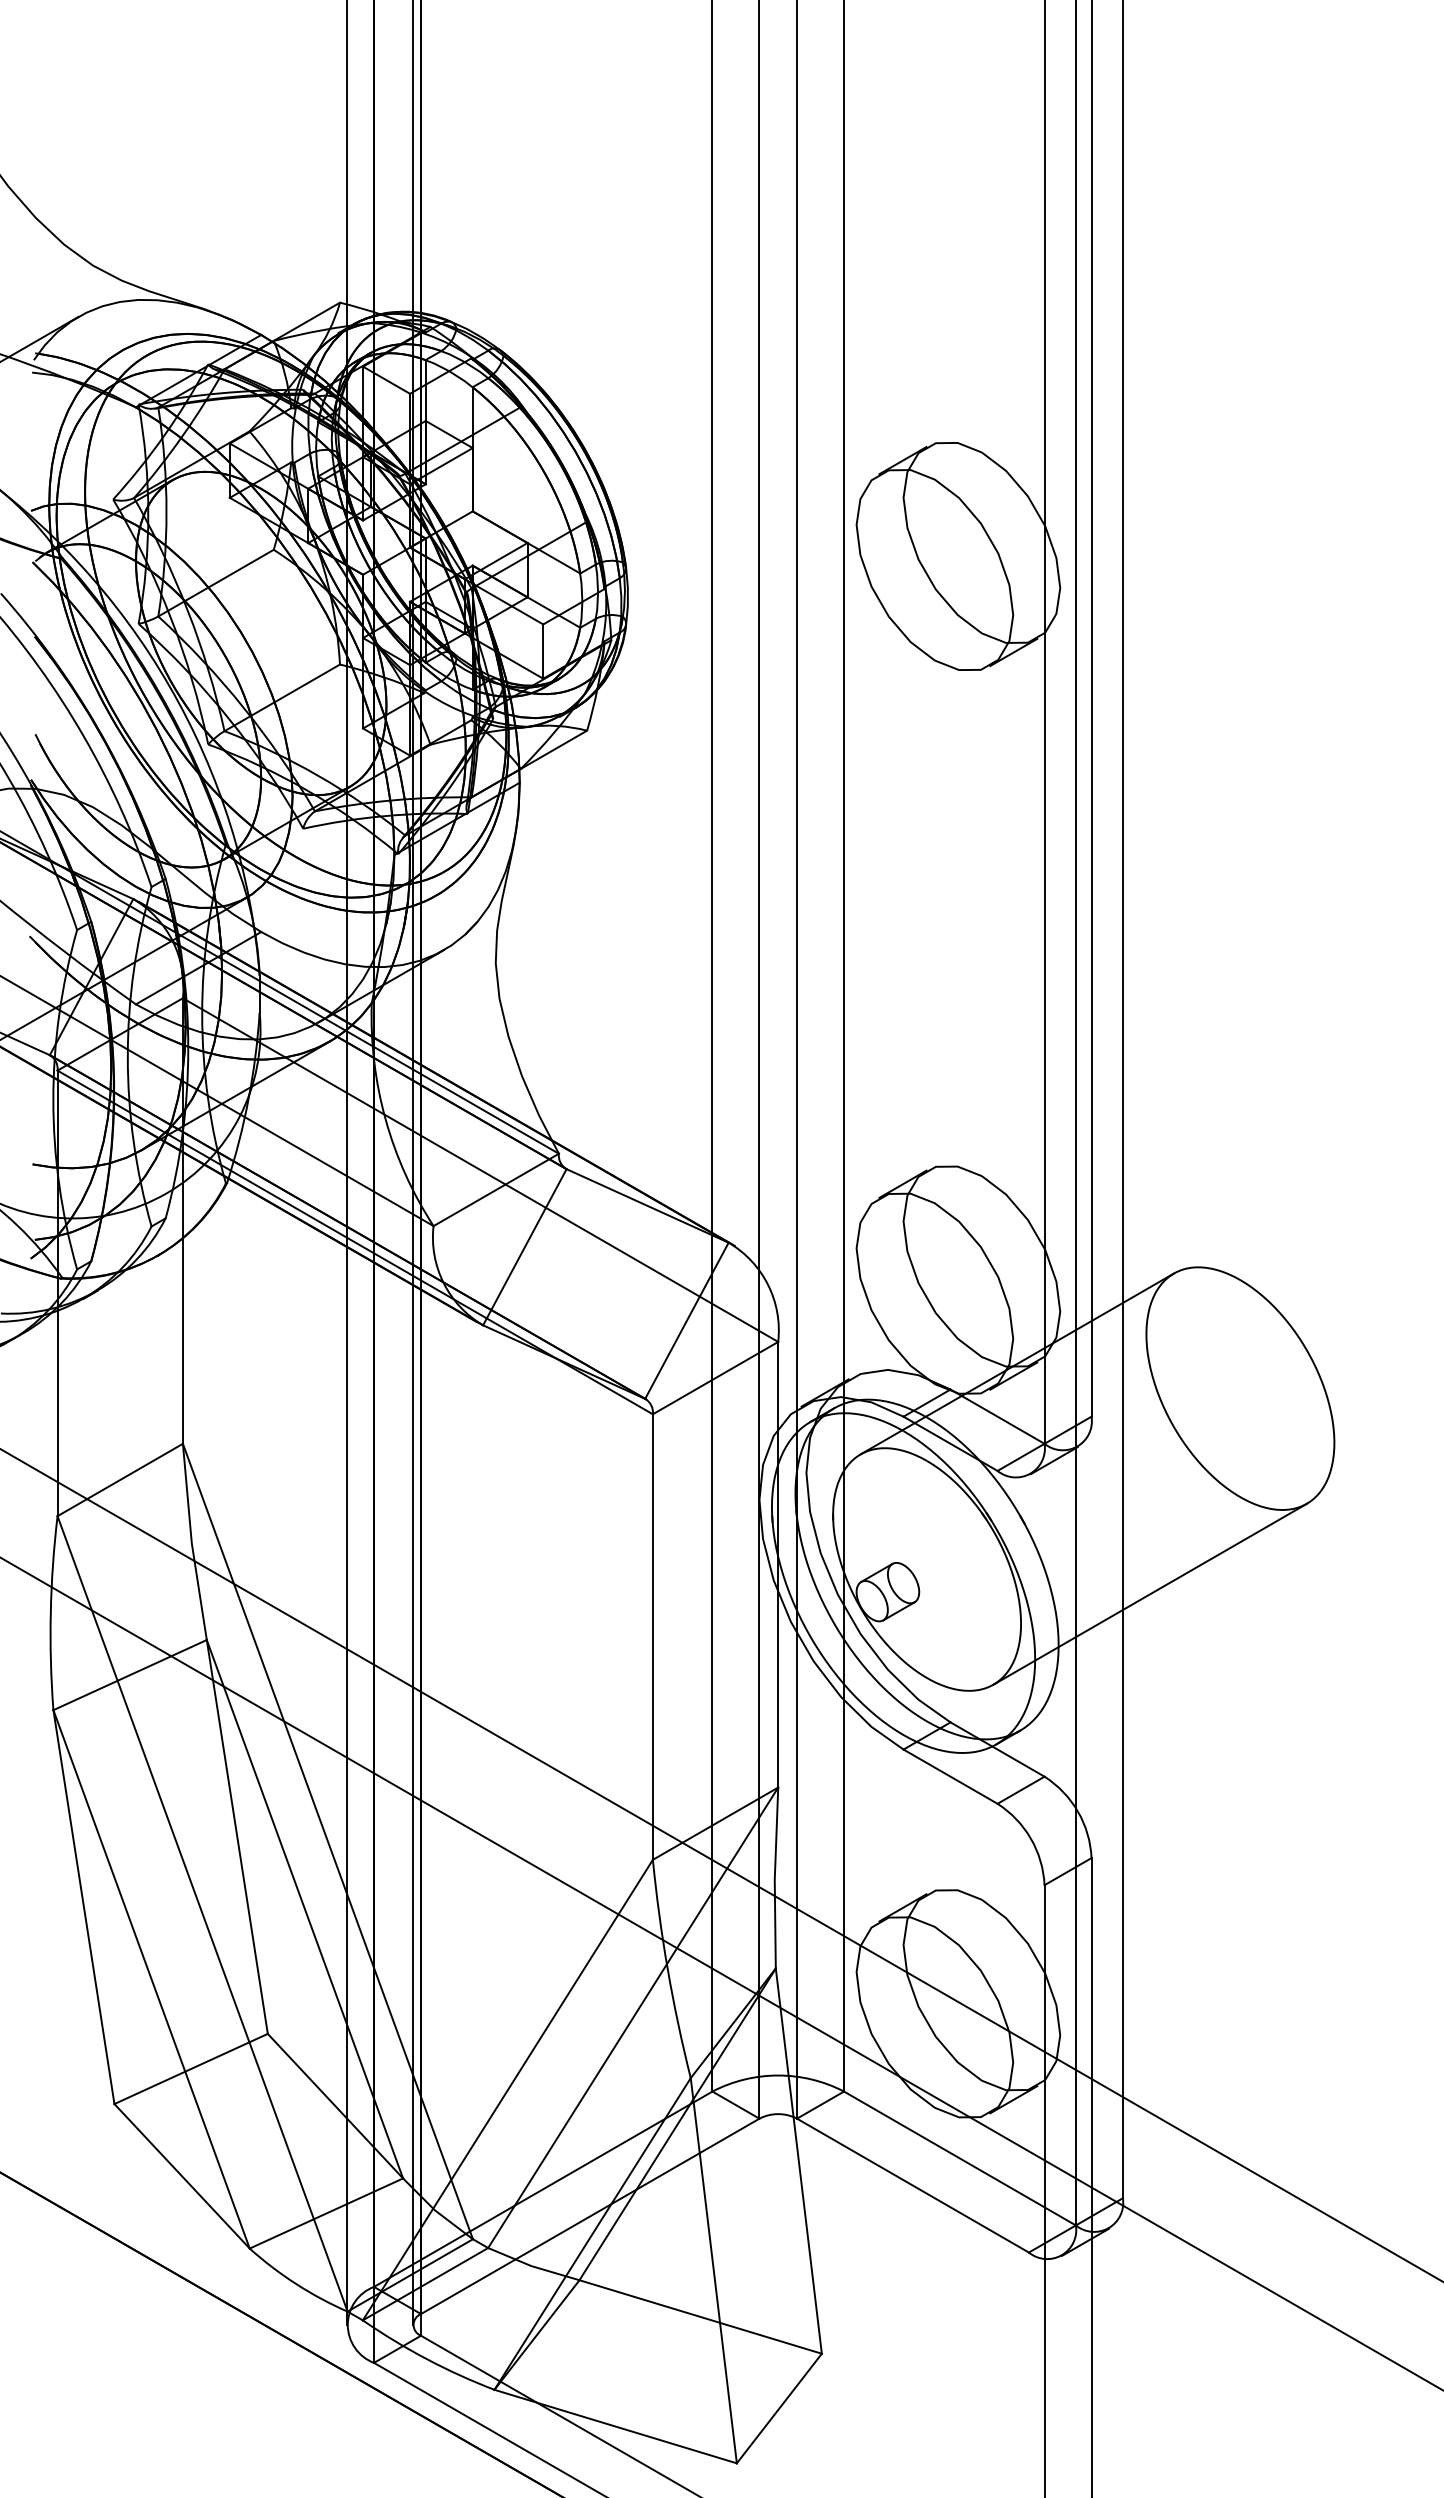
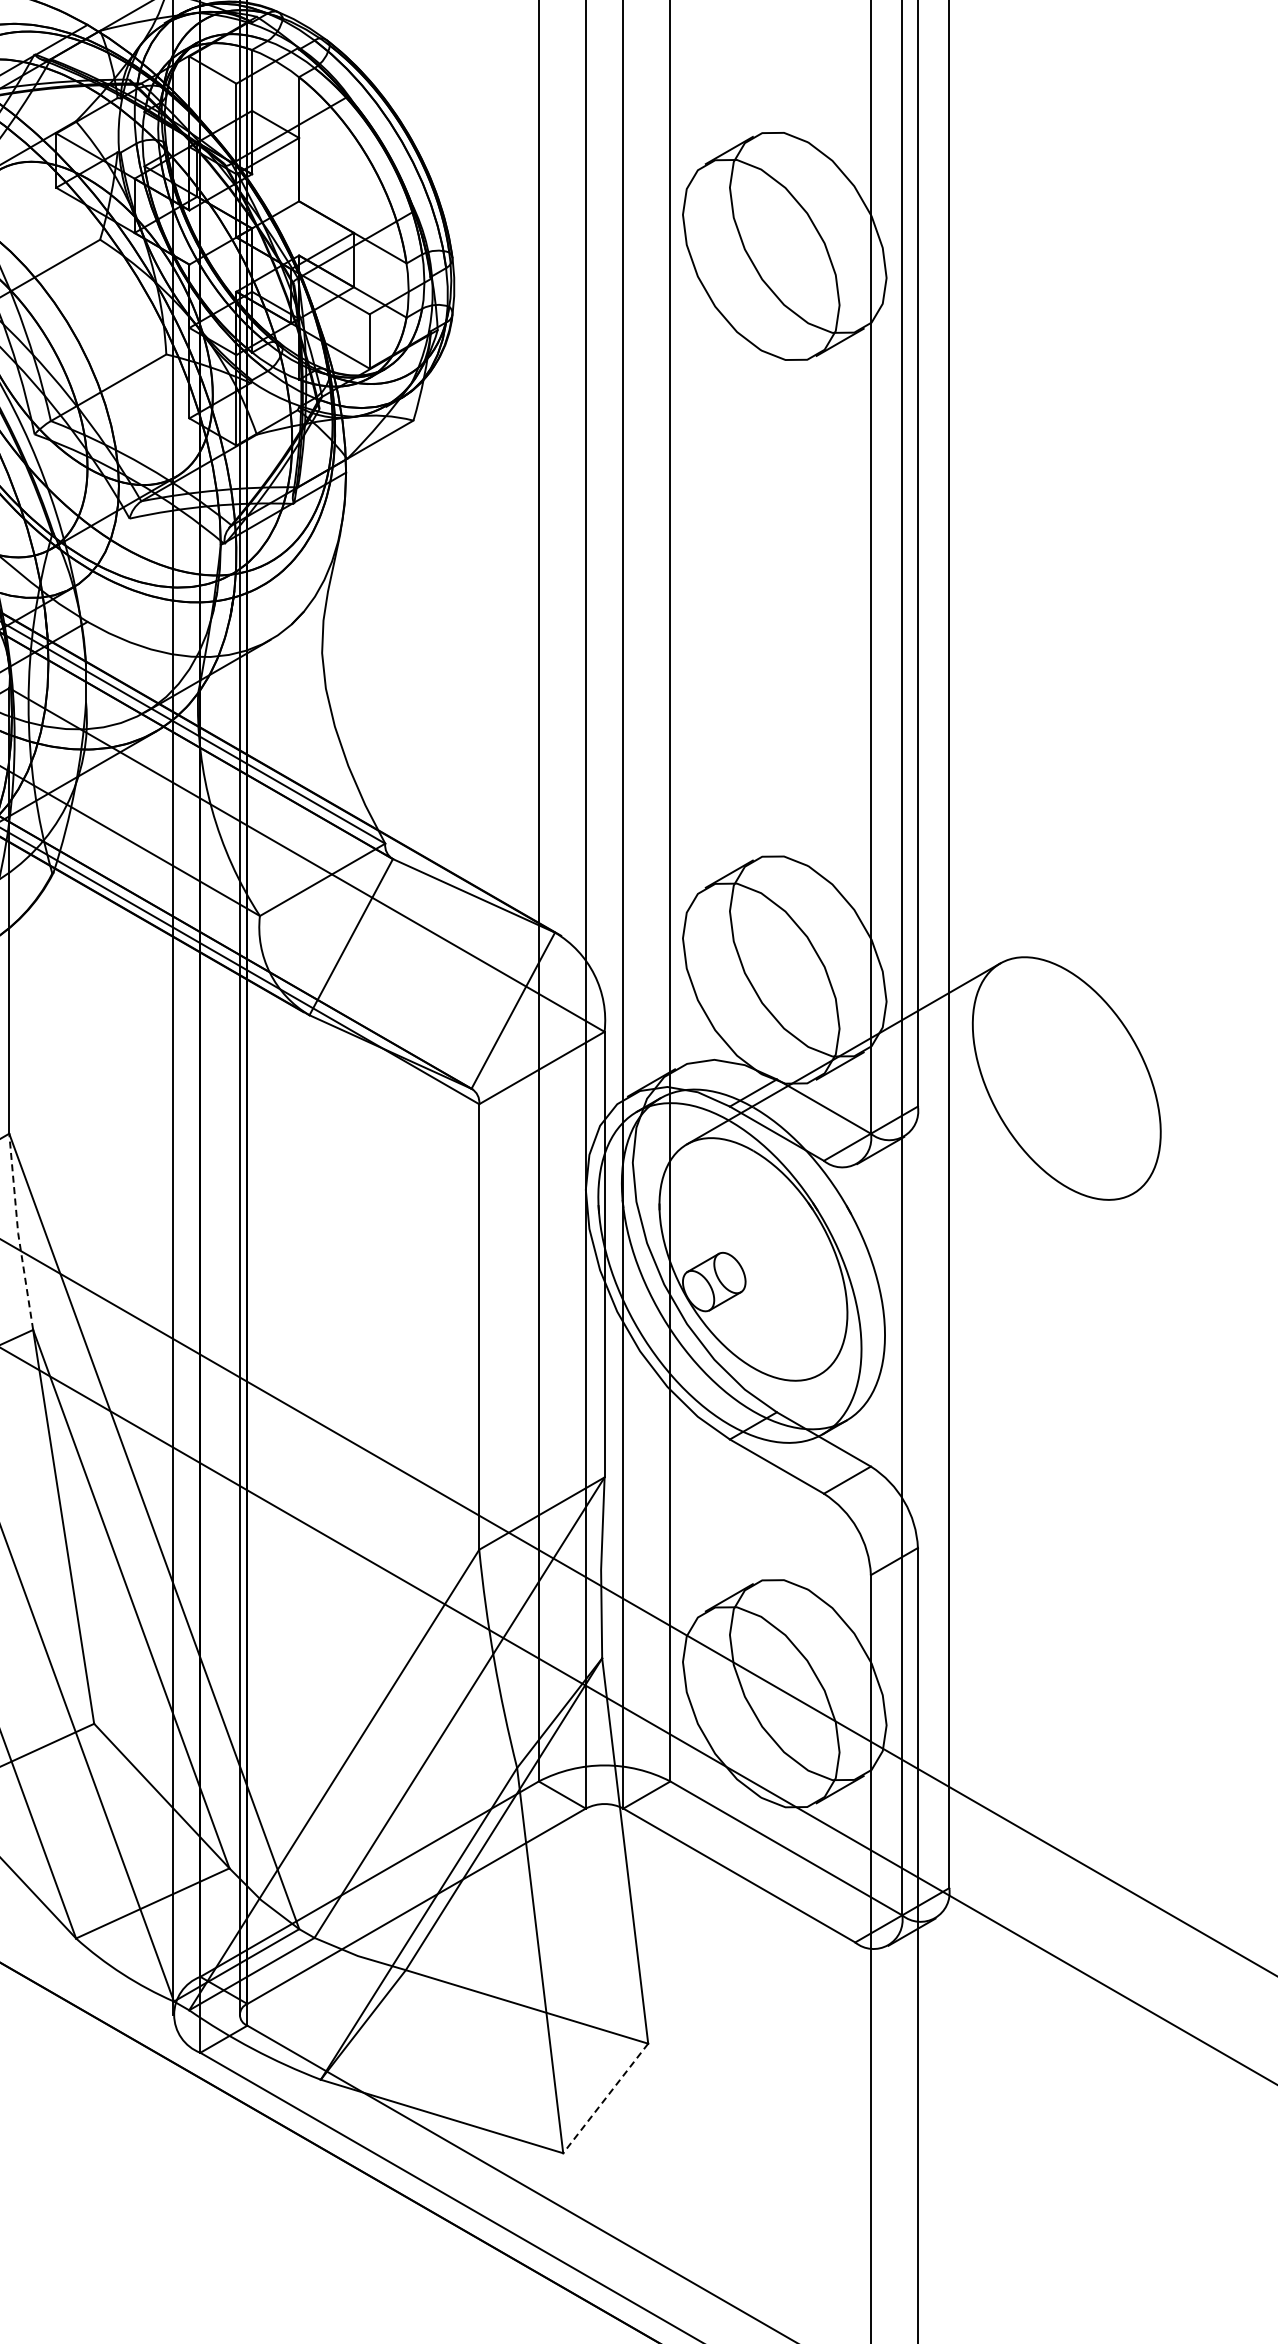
line: (191, 1542) -> (17, 1232), solid -> dashed
line: (1149, 1593) -> (975, 1283), removed
line: (779, 2408) -> (605, 2098), solid -> dashed

